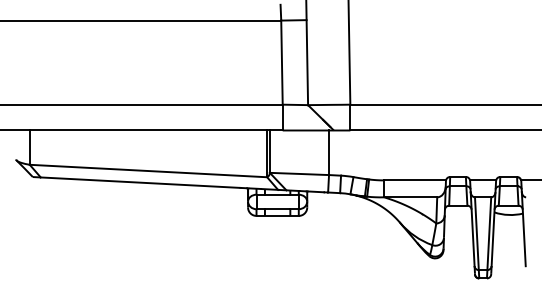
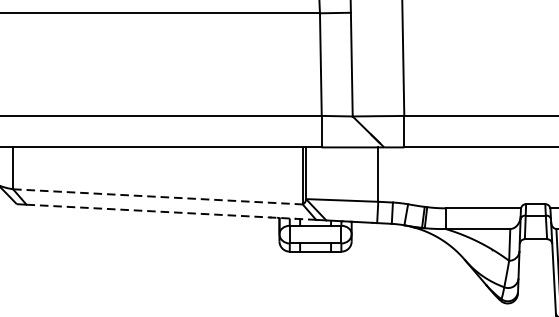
line: (148, 171) -> (157, 197), solid -> dashed
line: (159, 183) -> (171, 212), solid -> dashed

